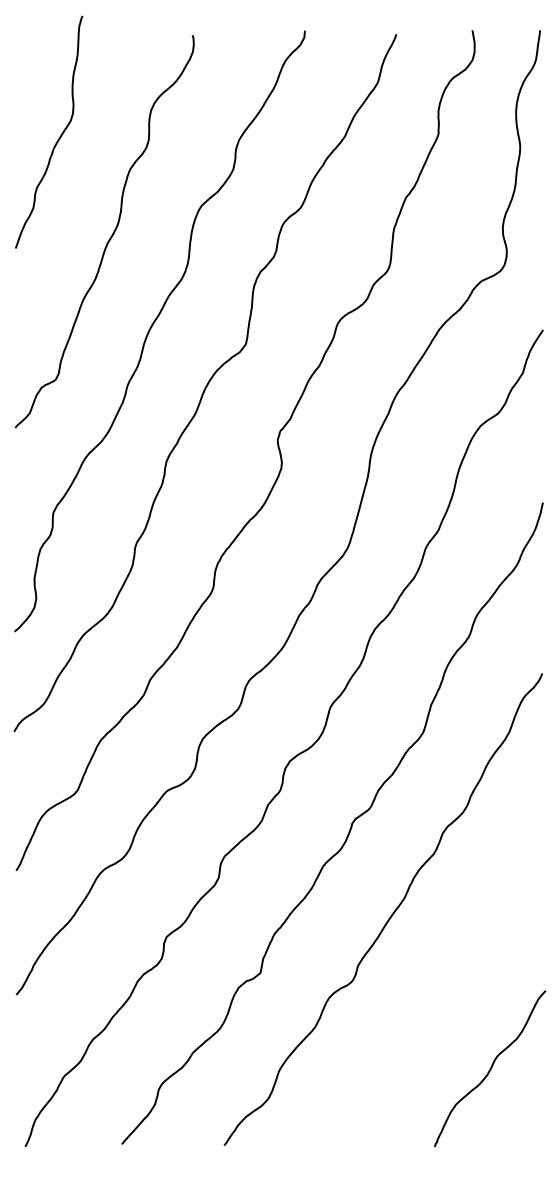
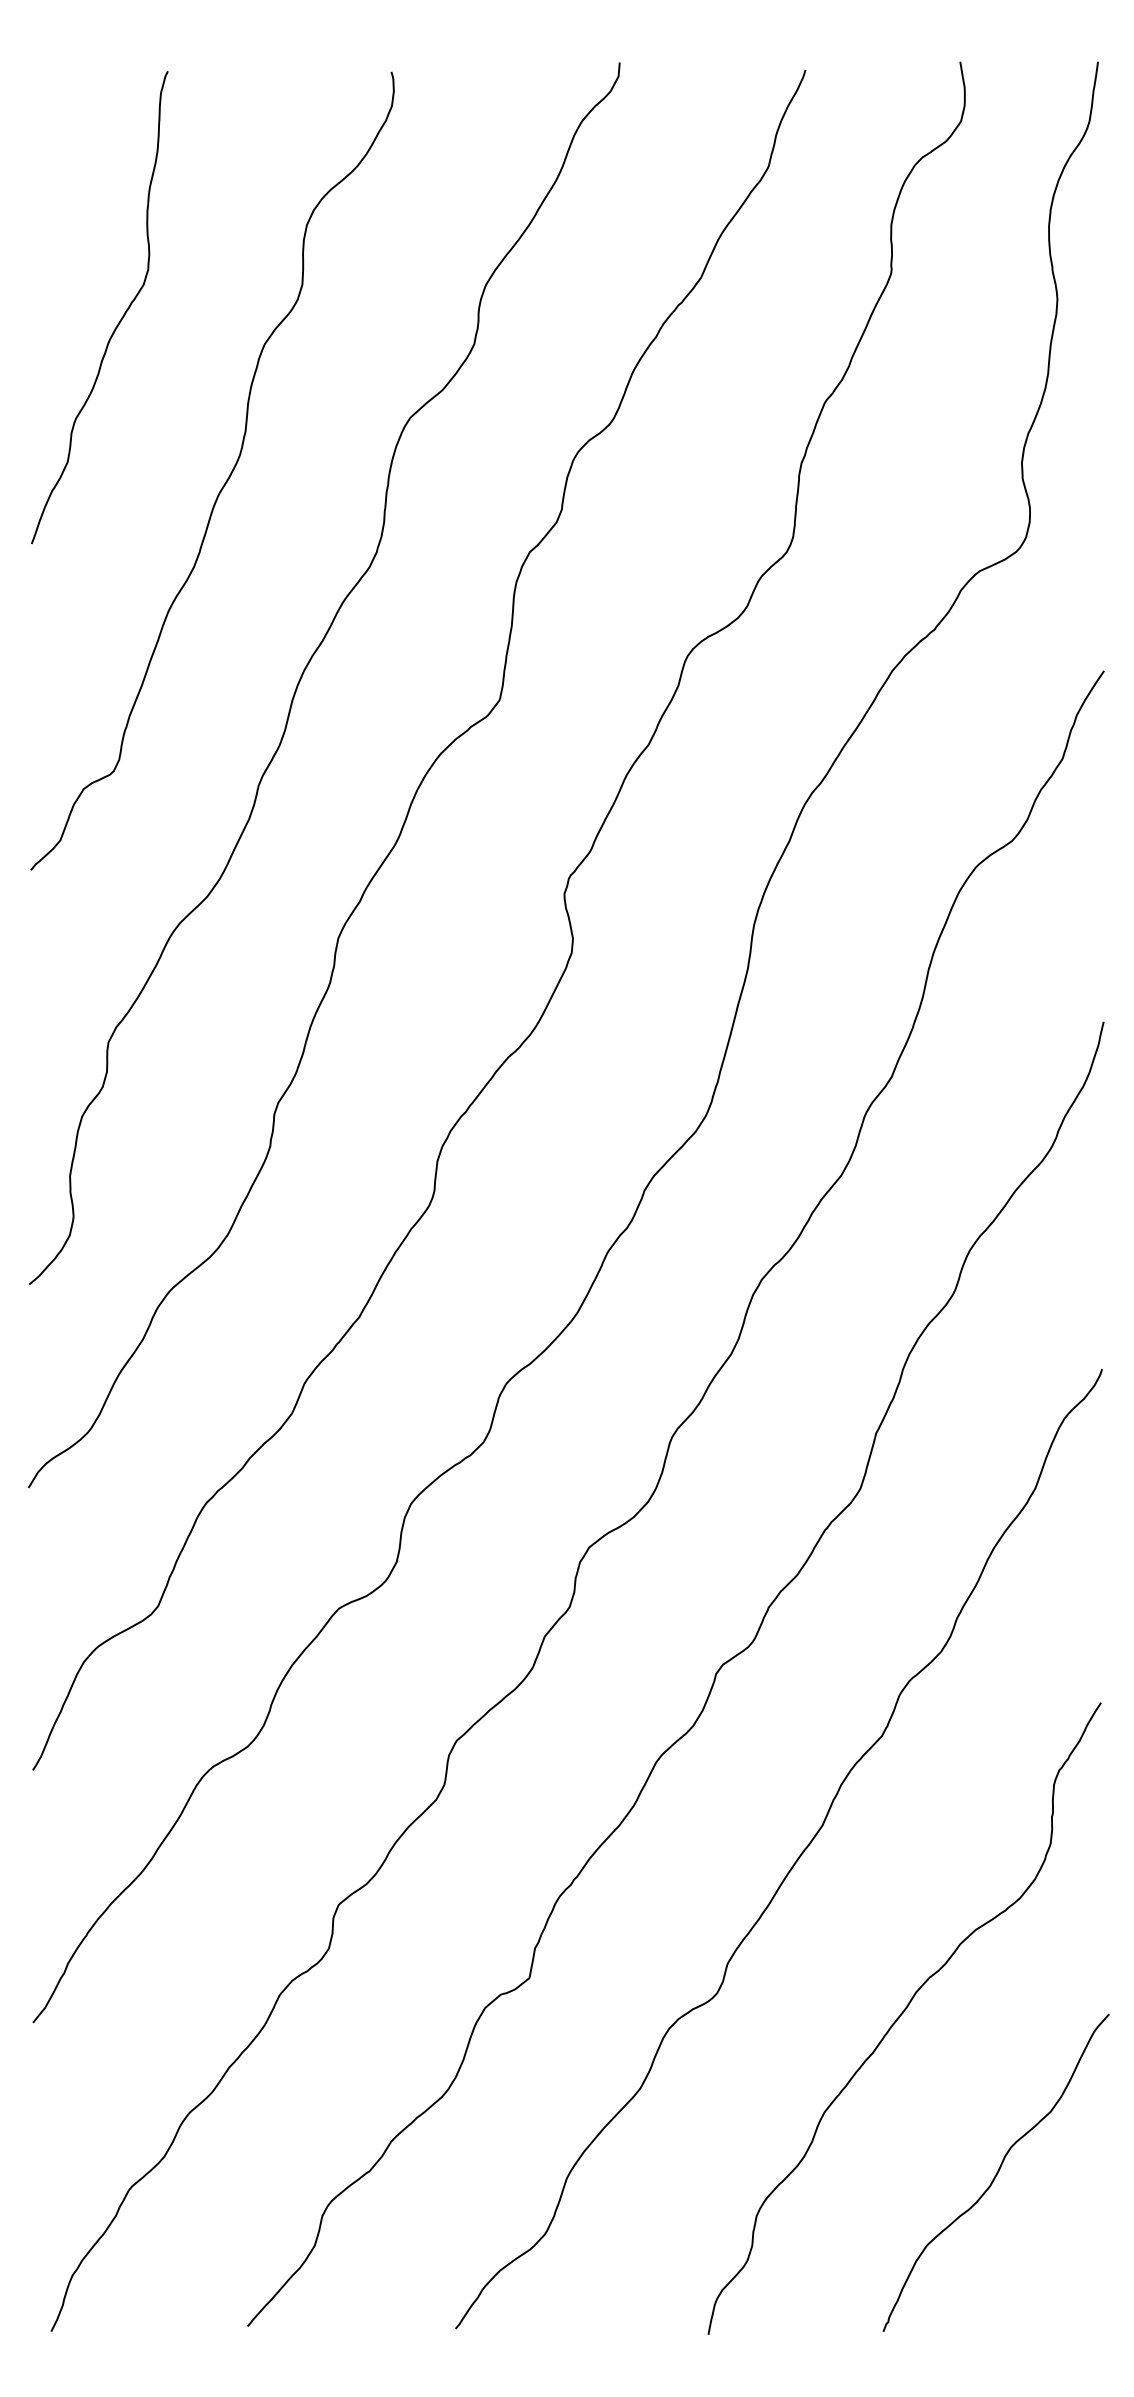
curve: (59, 136) -> (120, 316), moved
curve: (444, 991) -> (903, 2015), added

